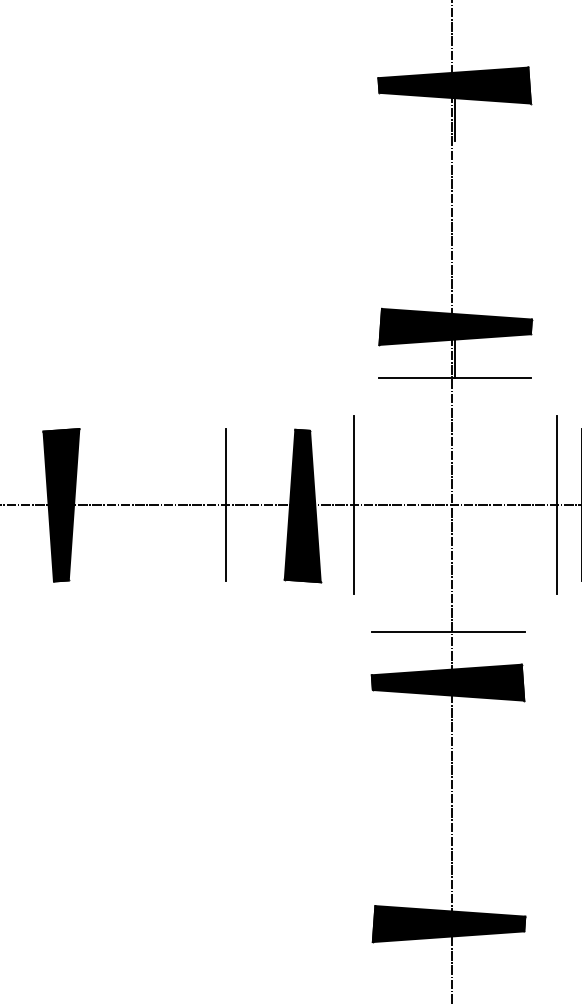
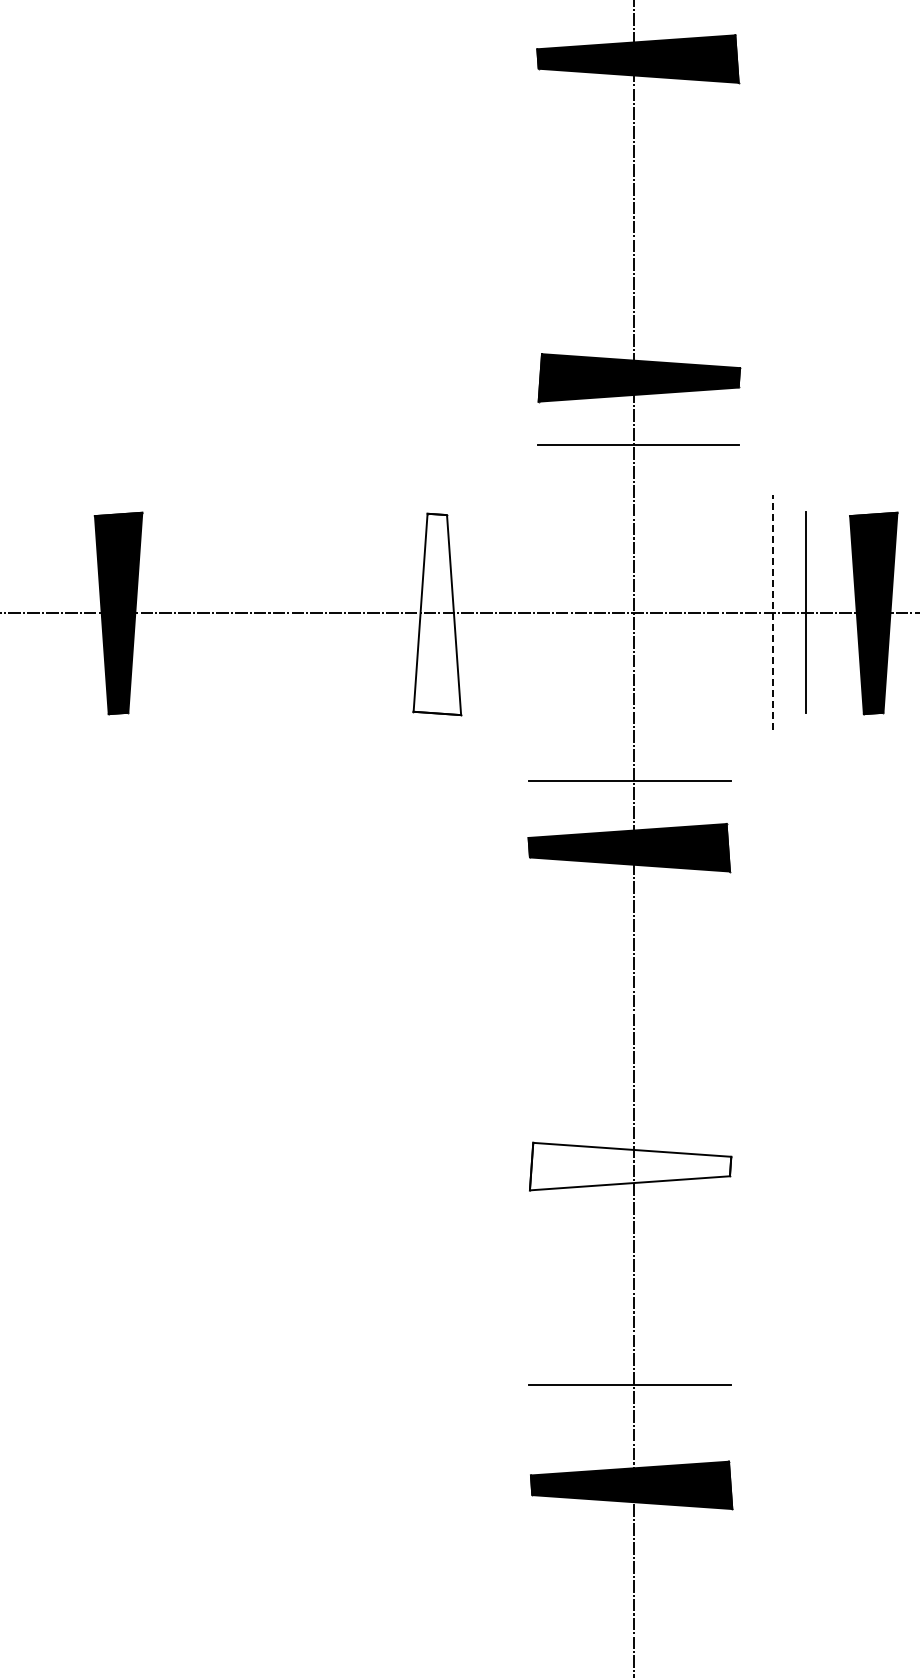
line: (455, 119) -> (638, 103), removed
line: (455, 358) -> (638, 419), removed
line: (226, 504) -> (336, 612), removed
line: (353, 504) -> (504, 612), removed
line: (556, 504) -> (772, 612), solid -> dashed
fill: (302, 506) -> (437, 614), removed
fill: (448, 923) -> (630, 1166), removed

